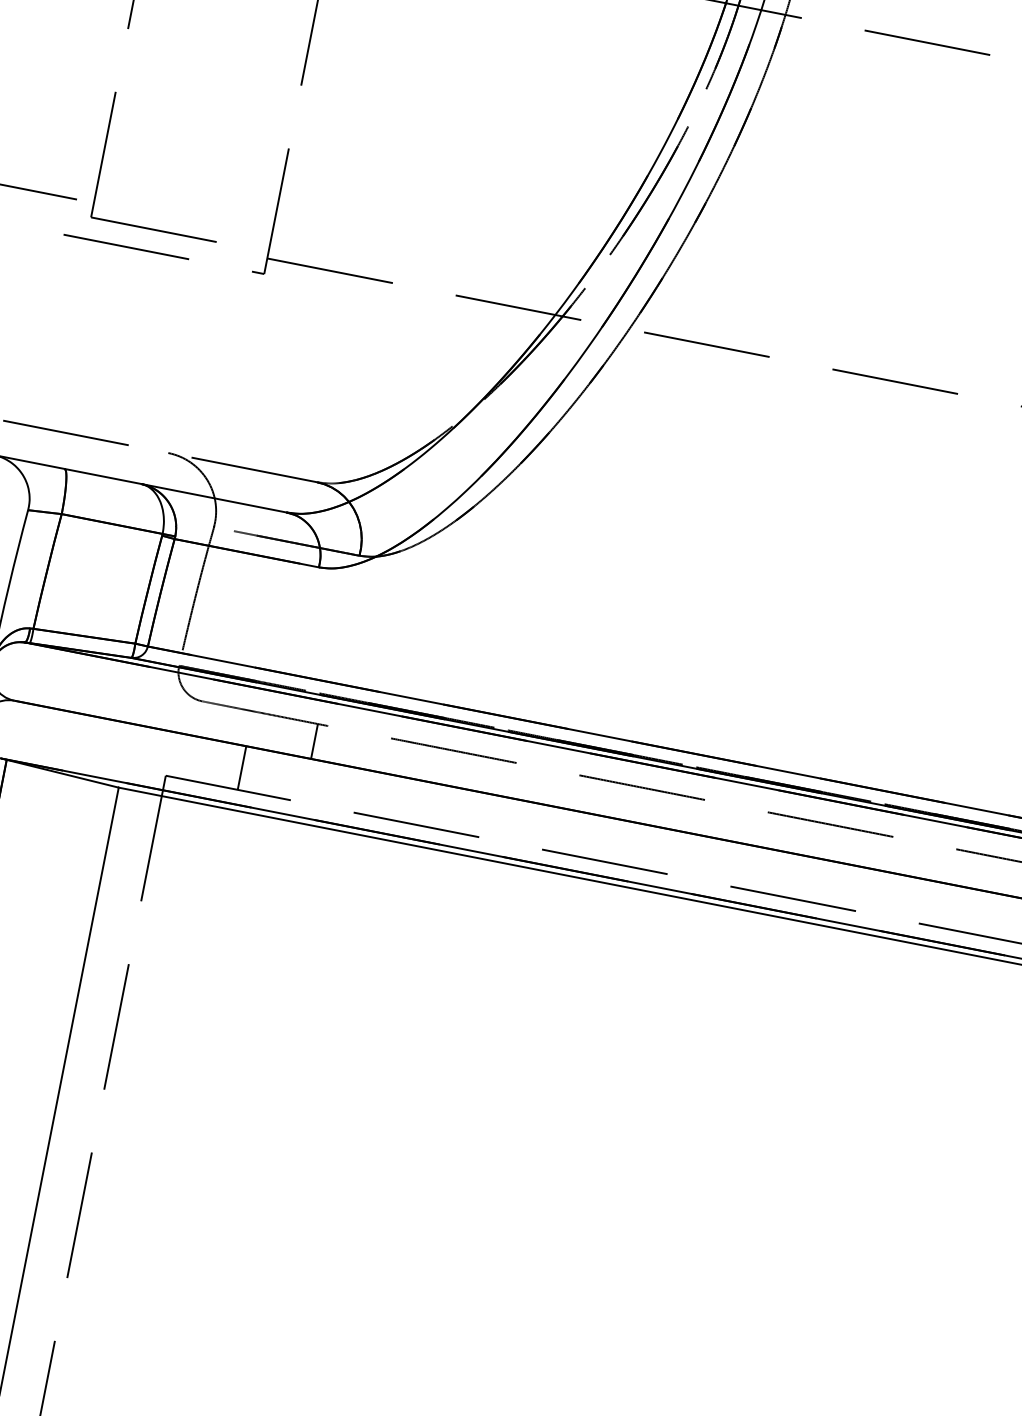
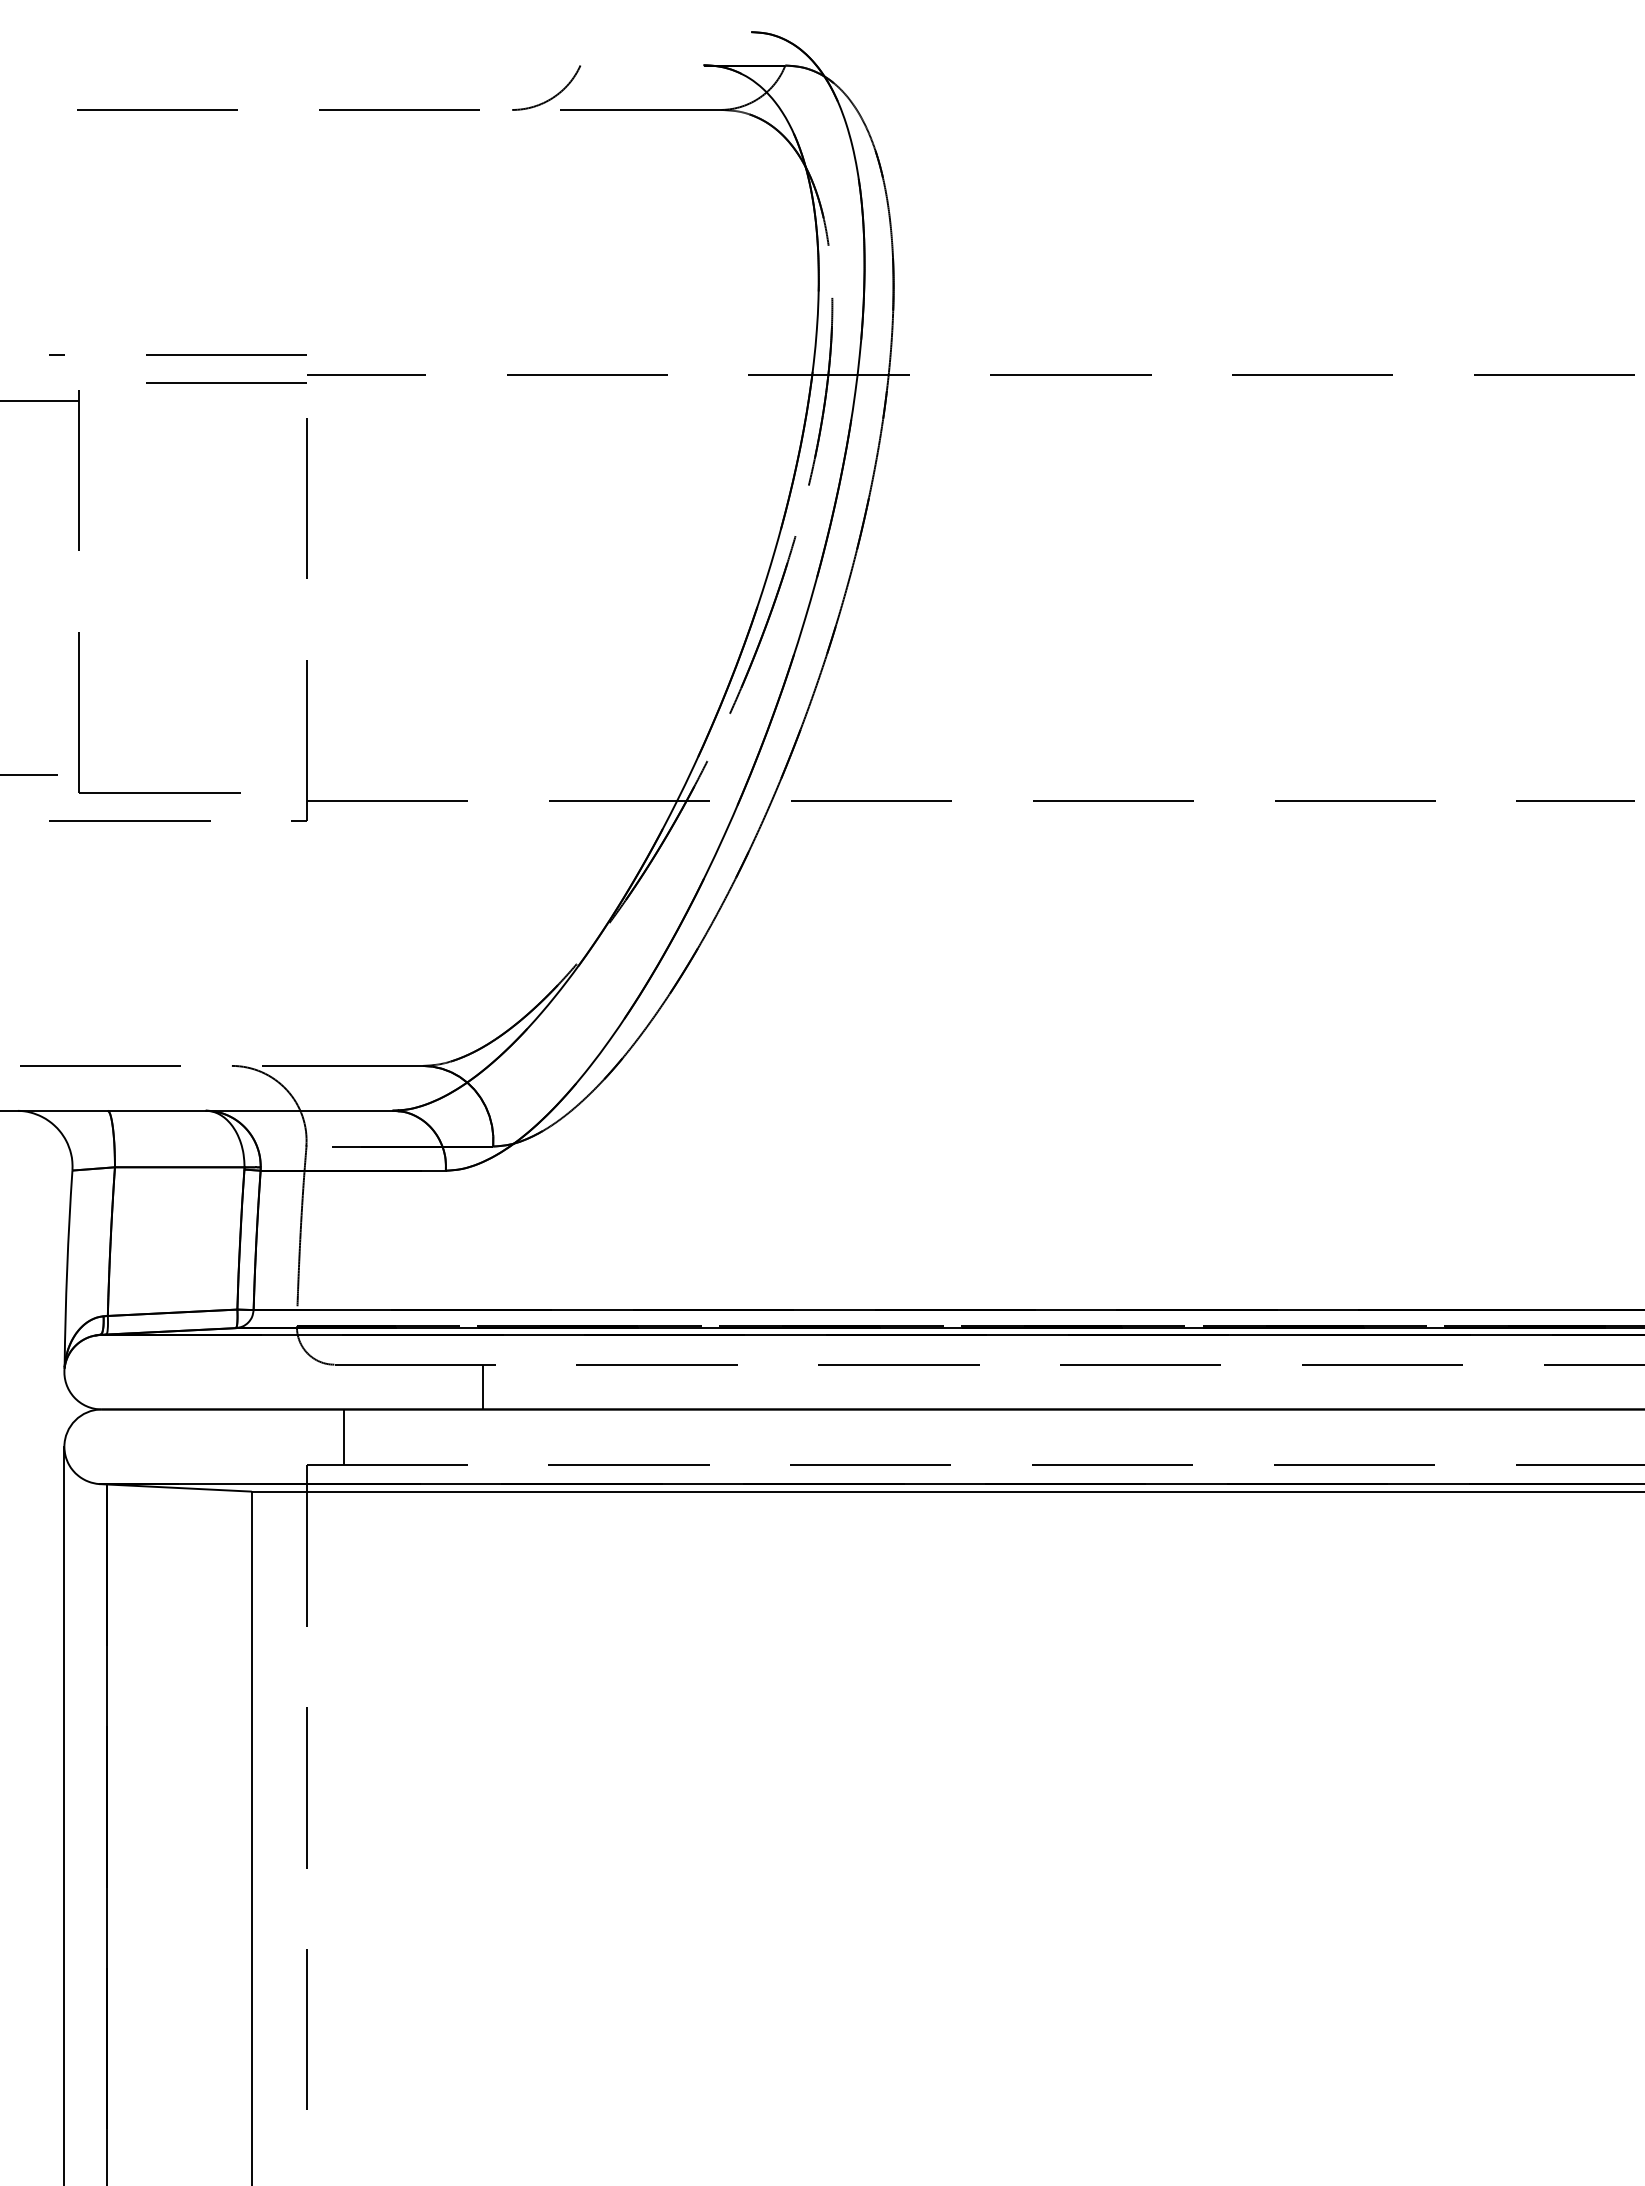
line: (242, 768) -> (344, 1437), moved

